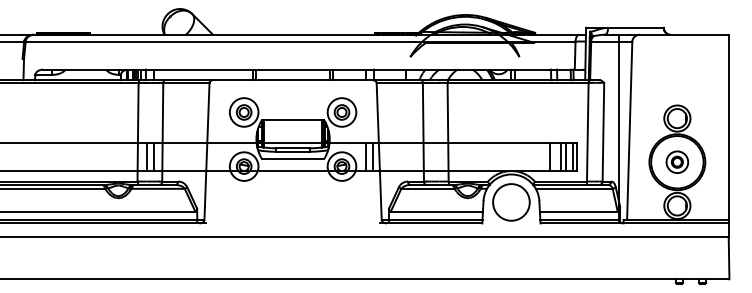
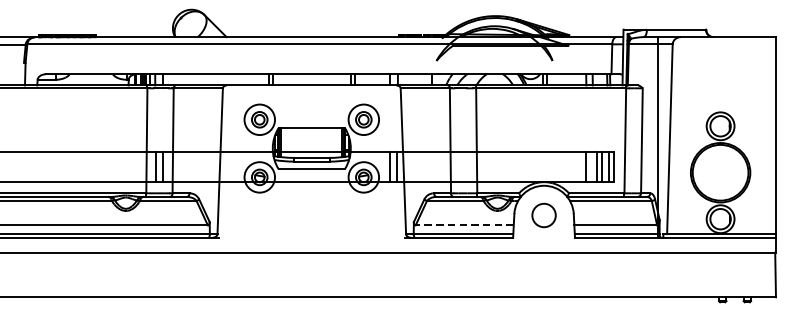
part: (677, 161) -> (720, 171), removed
circle: (511, 202) -> (544, 215), size x0.6
line: (436, 211) -> (464, 225), solid -> dashed

